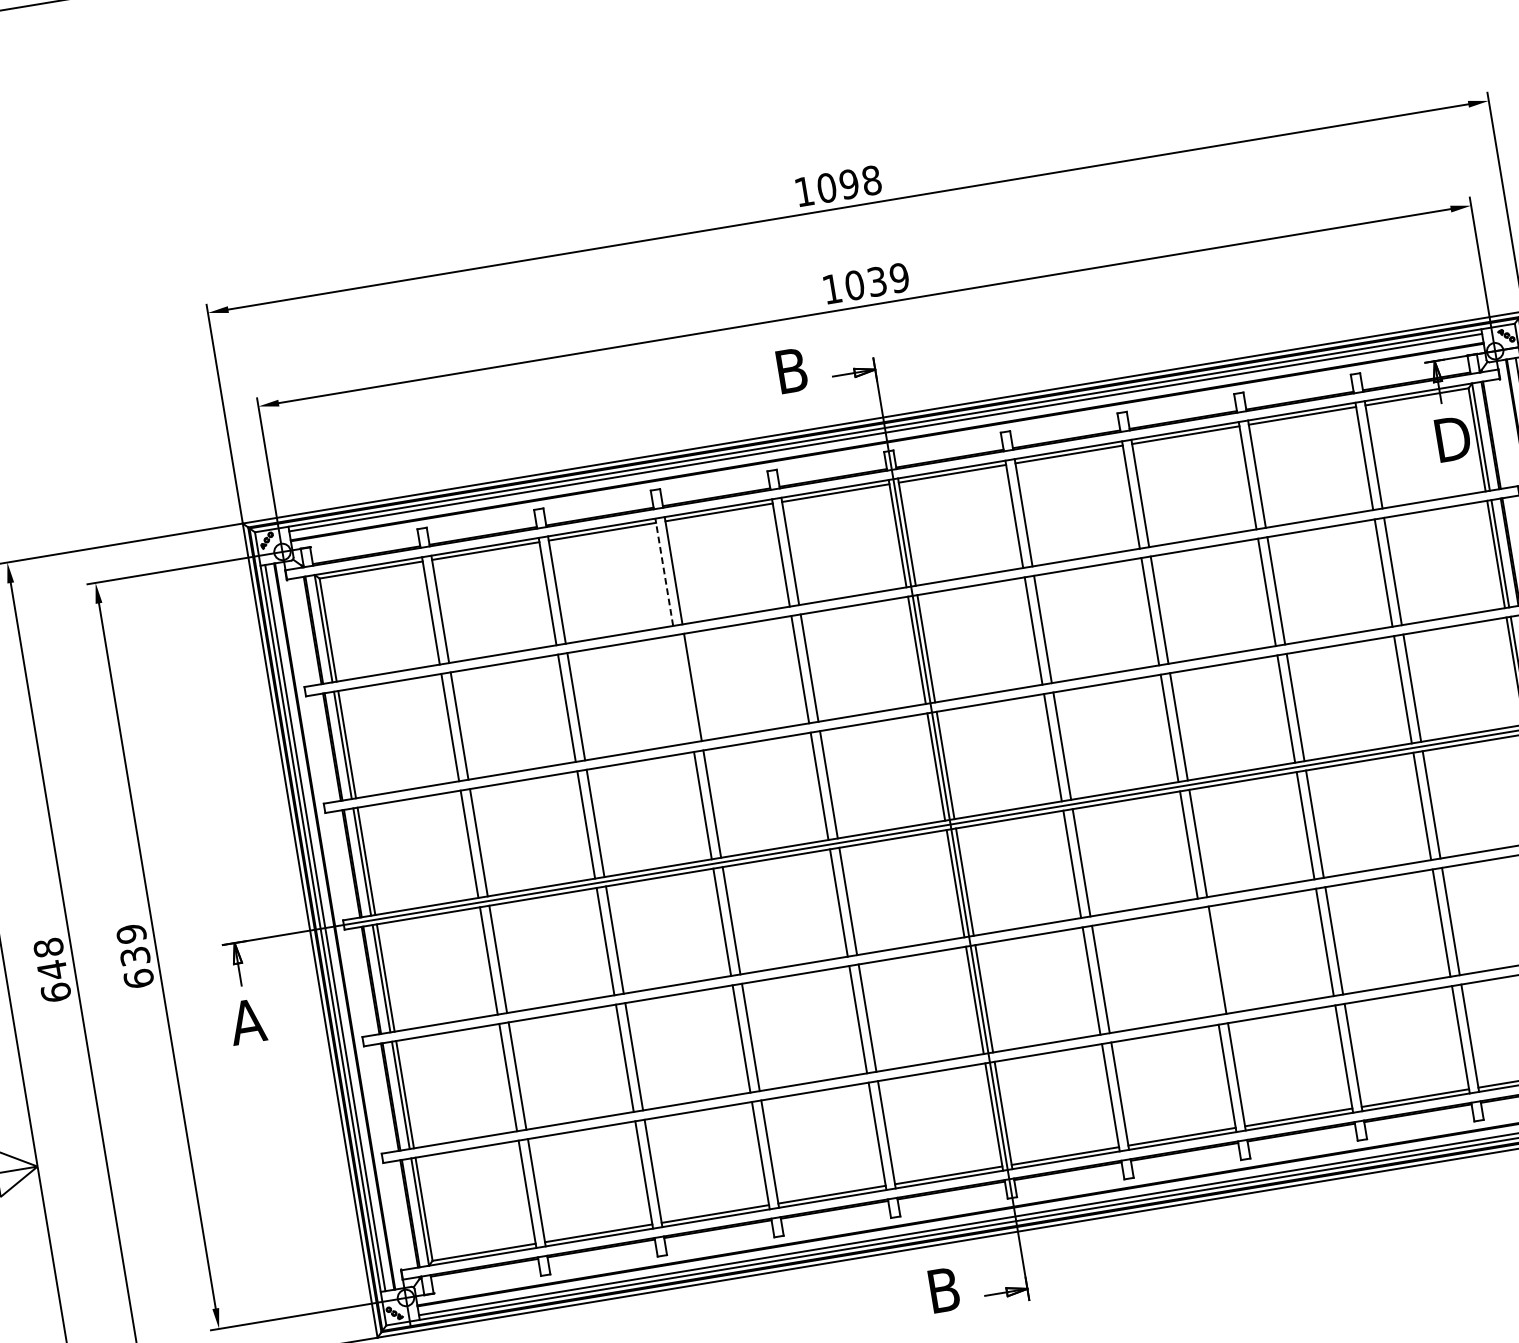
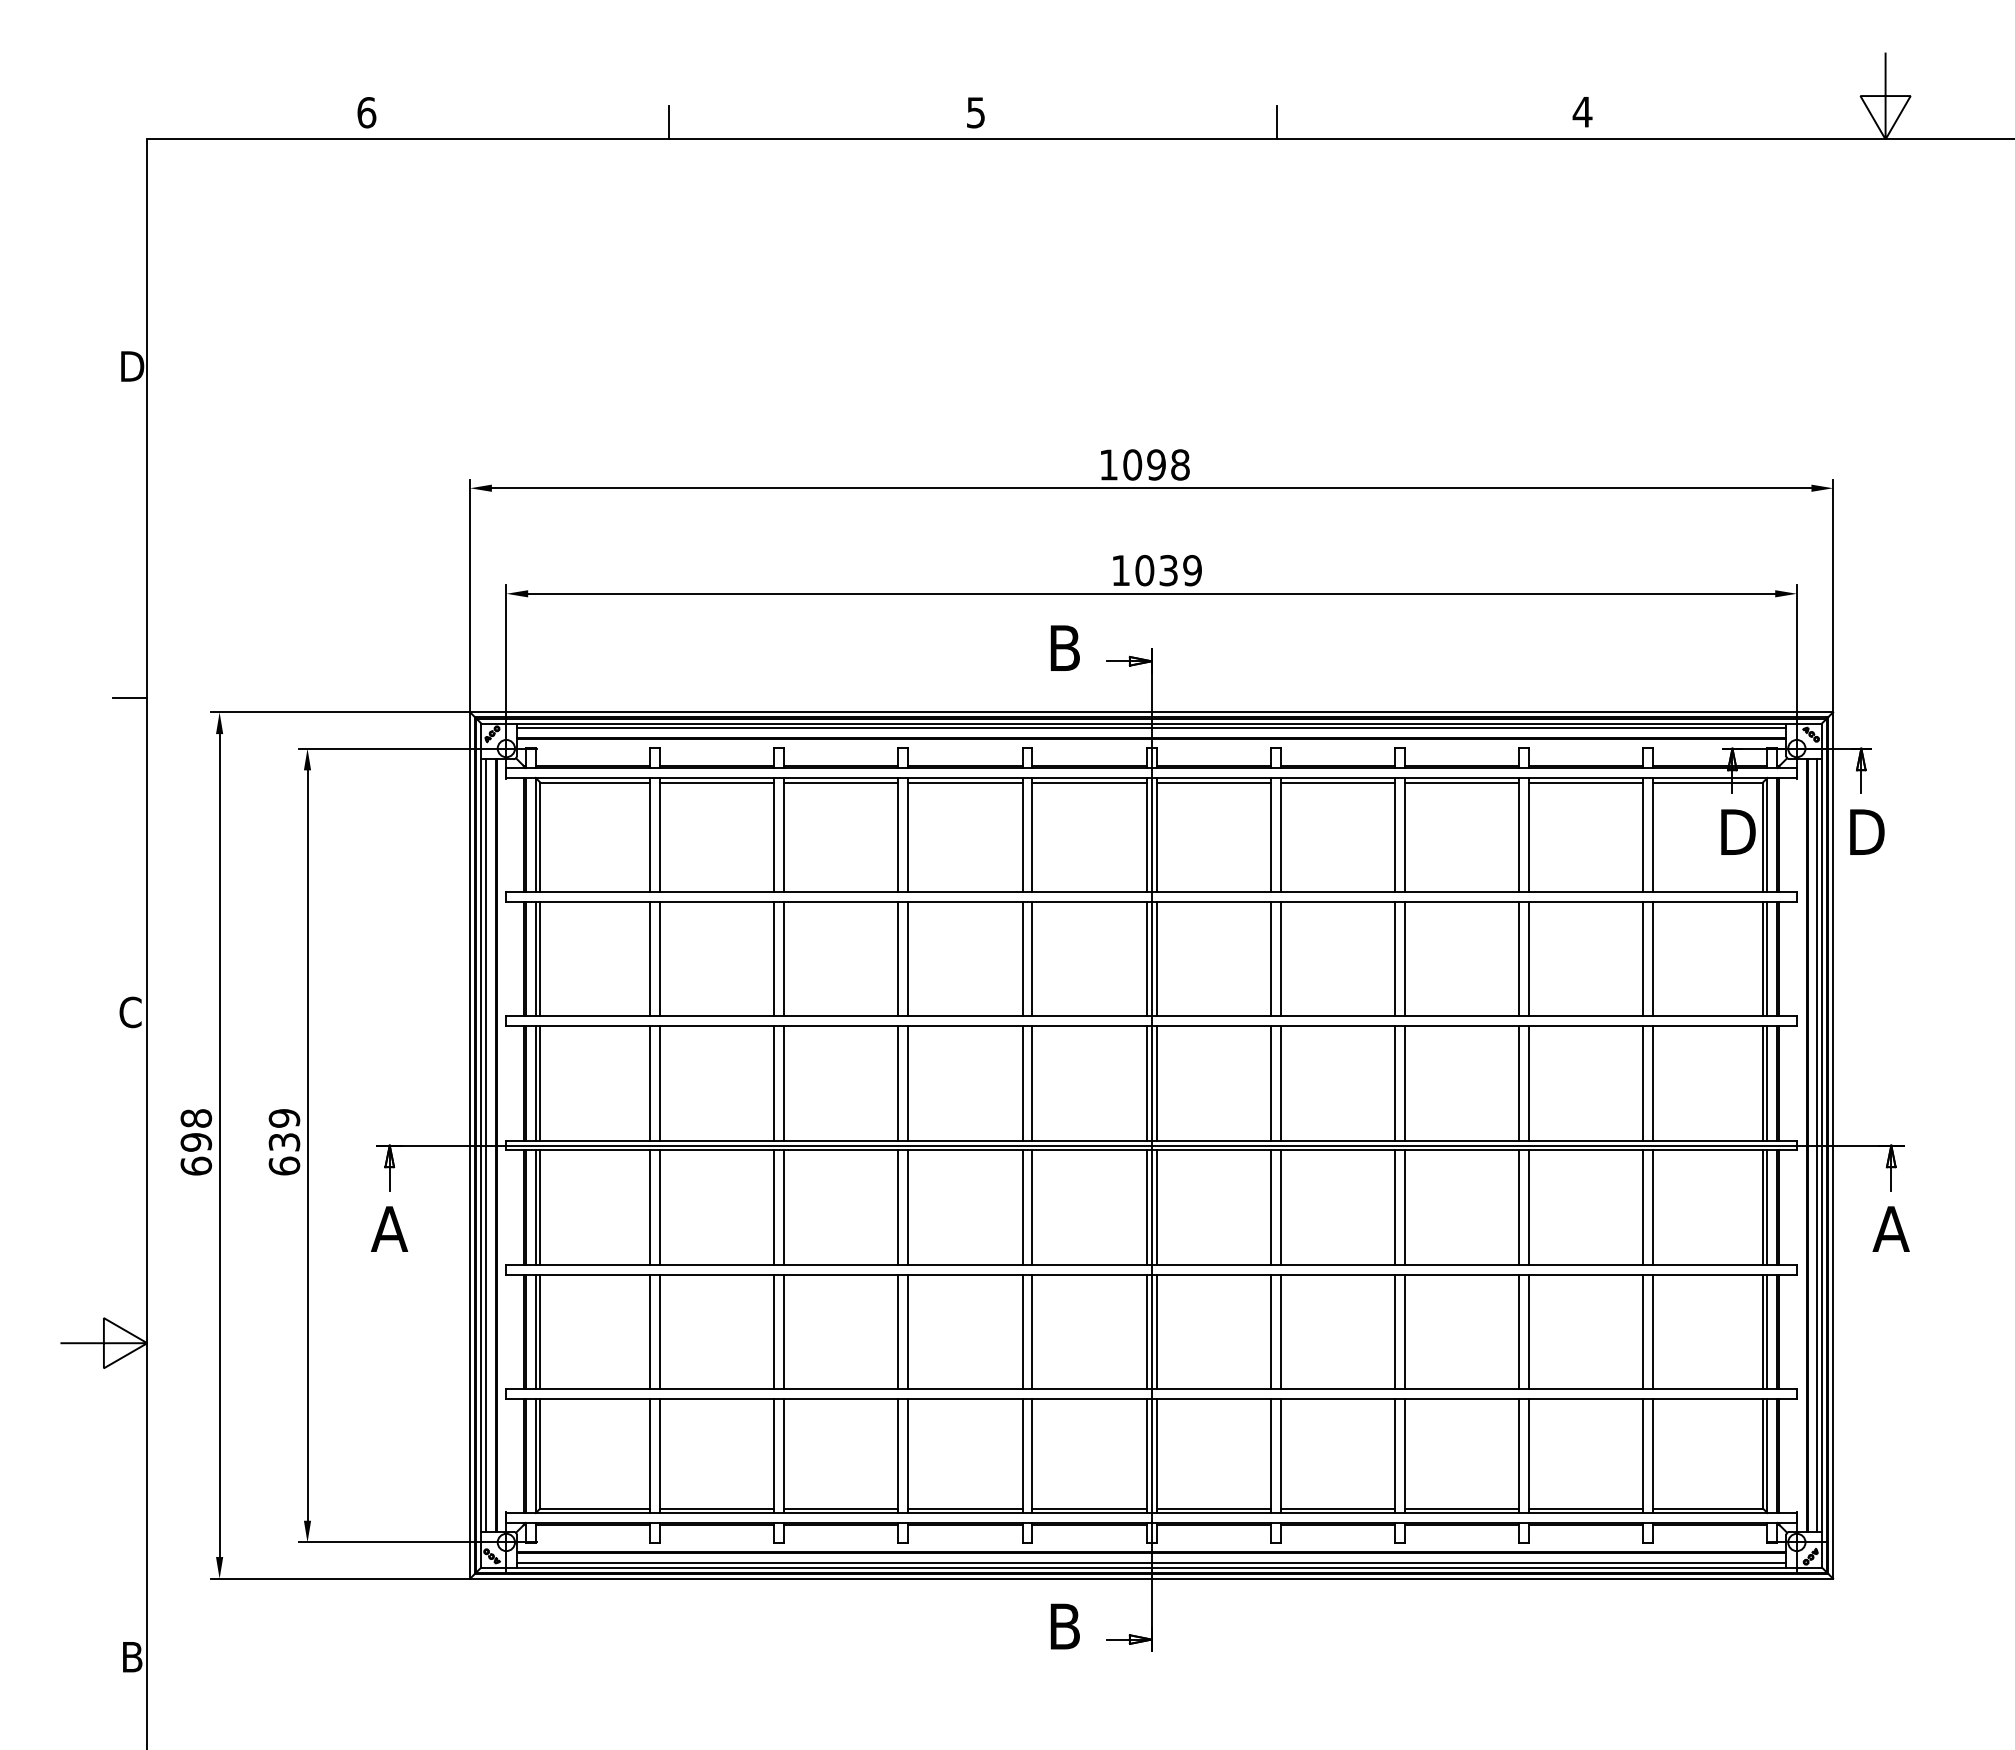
line: (664, 571) -> (898, 834), dashed -> solid
line: (683, 689) -> (898, 959), added
line: (1207, 961) -> (1394, 1331), added
text: (52, 970) -> (196, 1142), 648 -> 698

